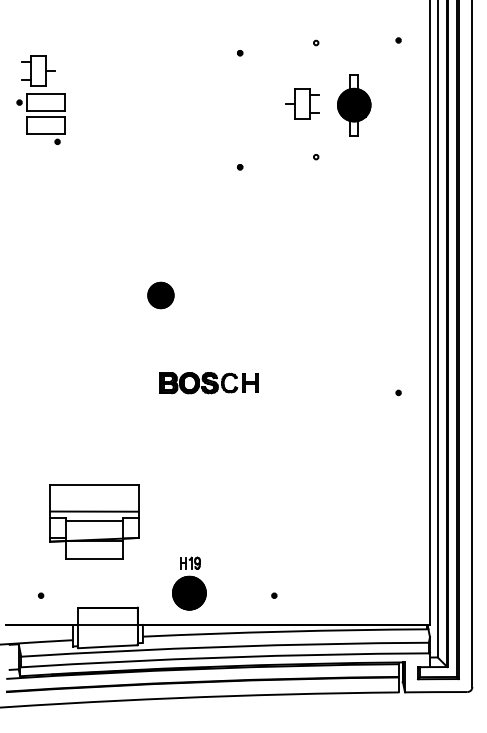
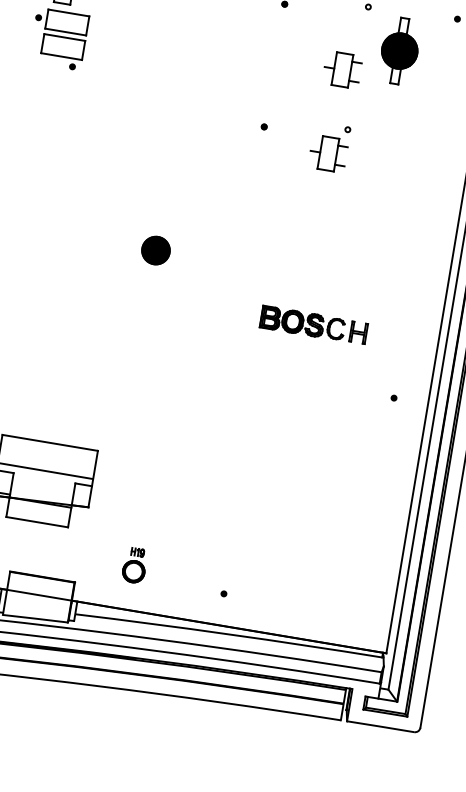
part: (354, 105) -> (399, 51), moved
part: (302, 181) -> (328, 153), added
part: (208, 383) -> (313, 325), moved
line: (94, 520) -> (44, 480), removed
part: (189, 583) -> (134, 565), size x0.6

